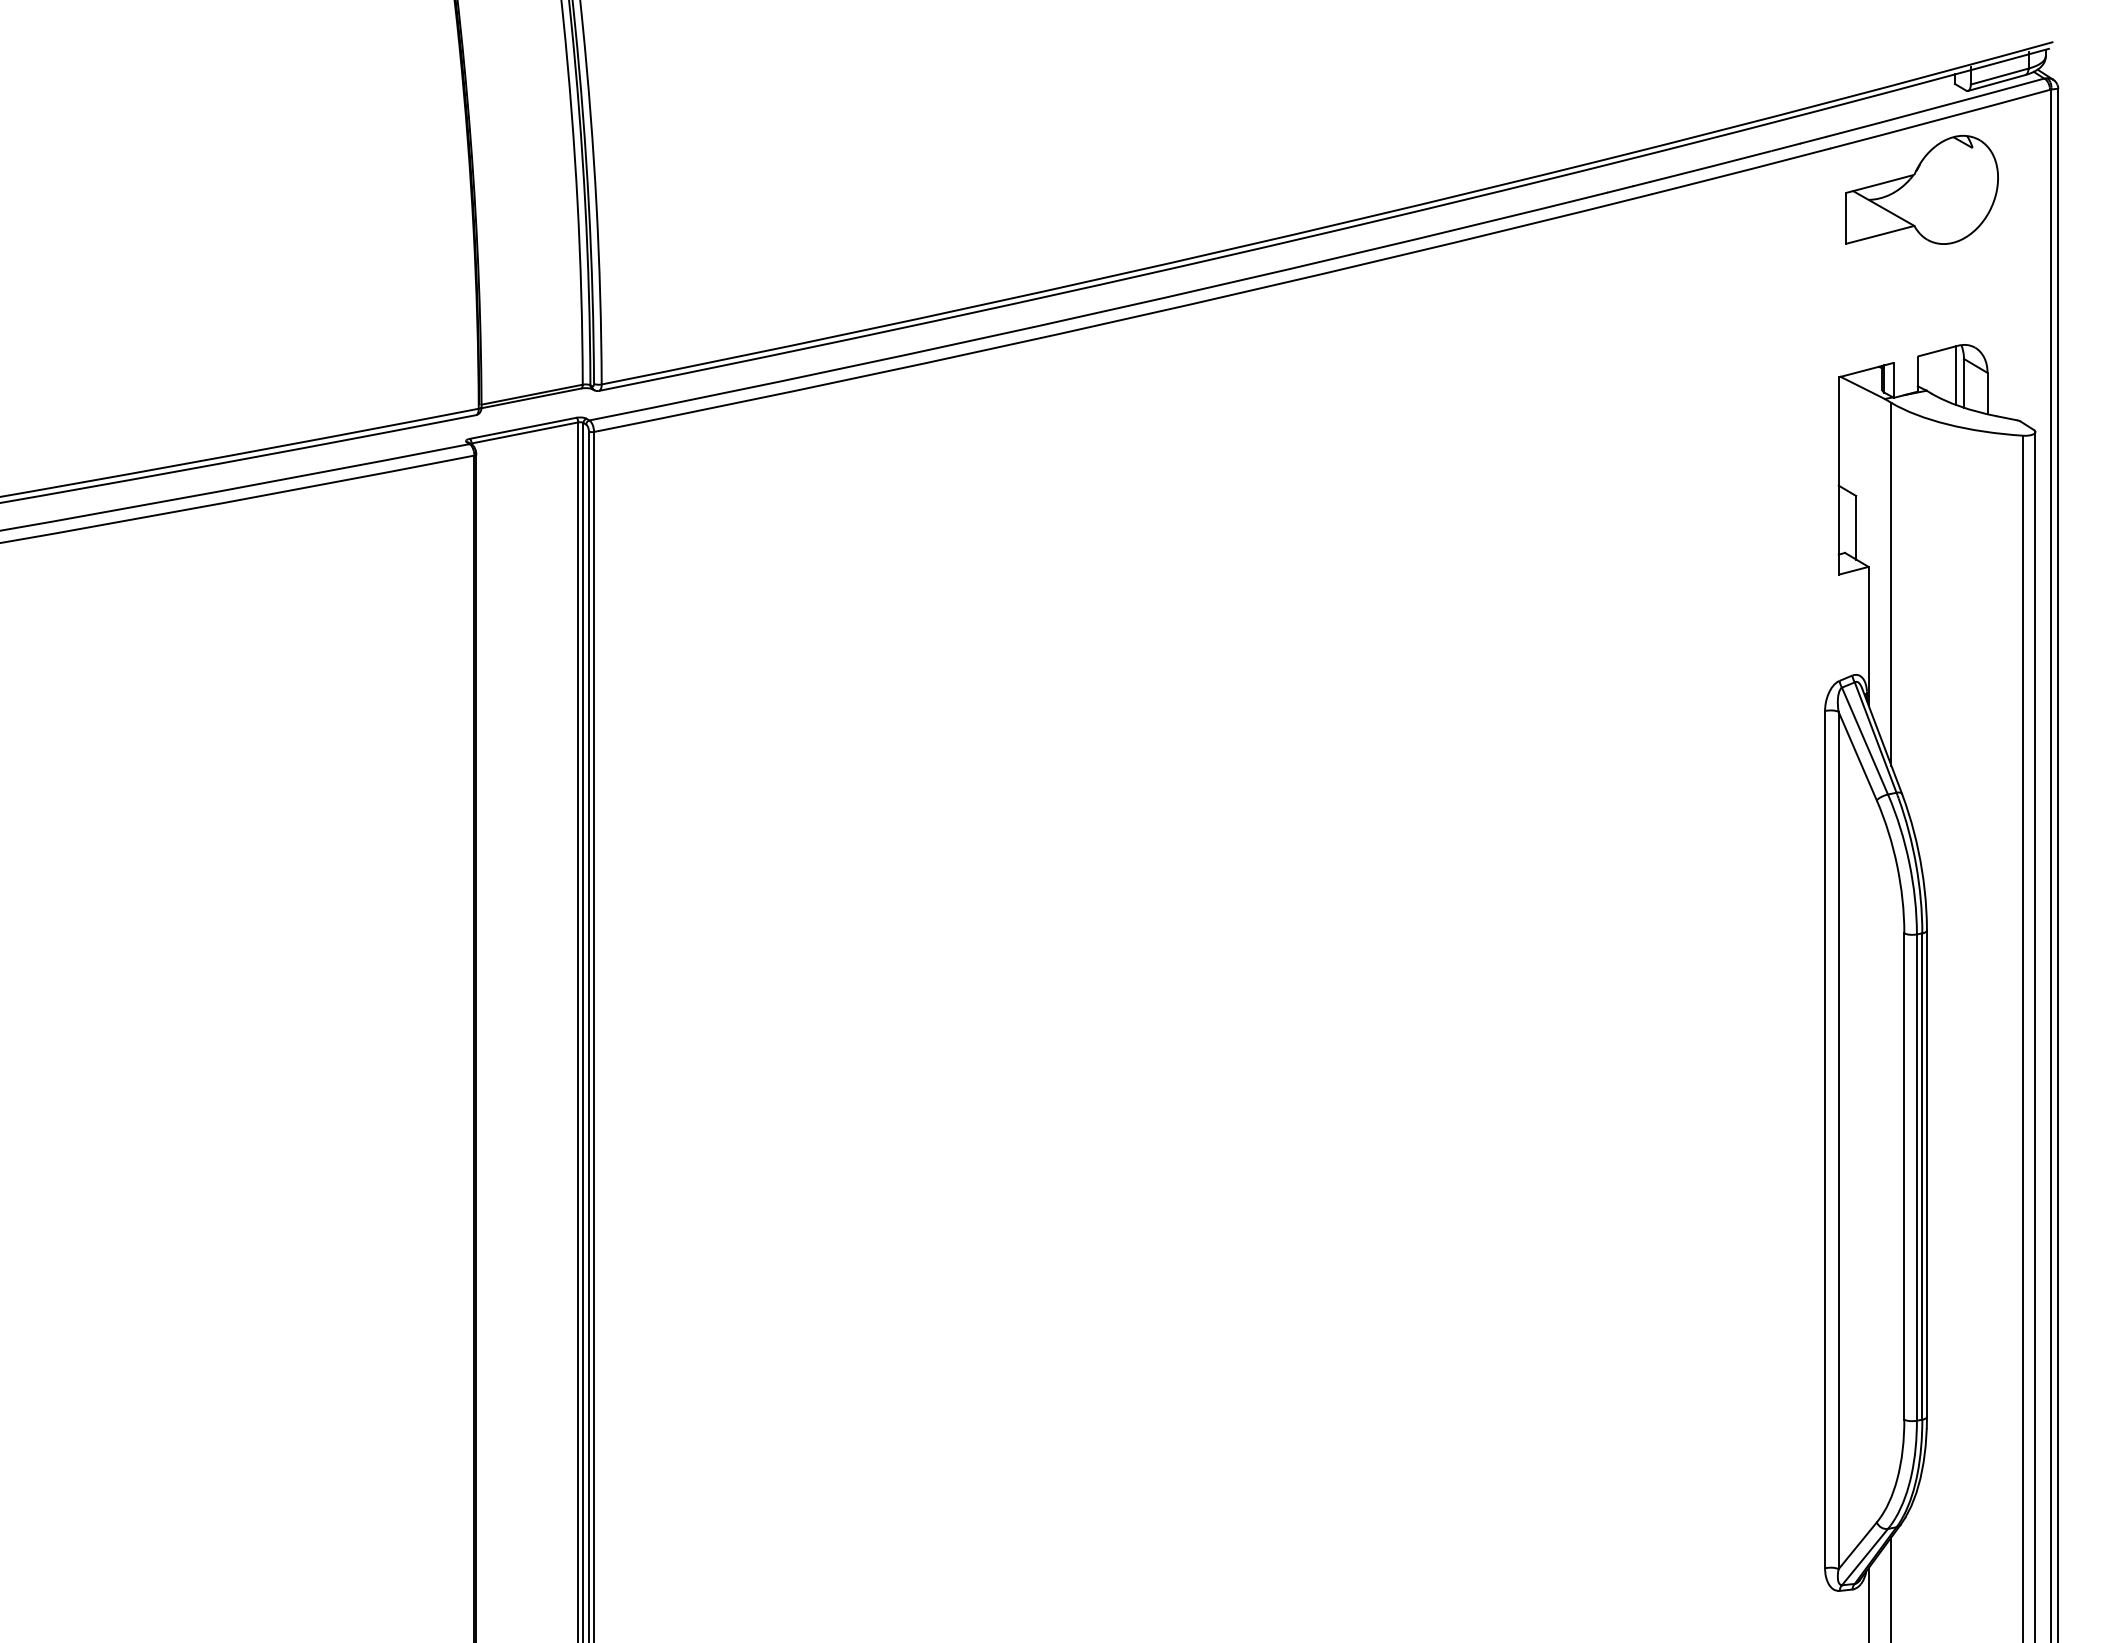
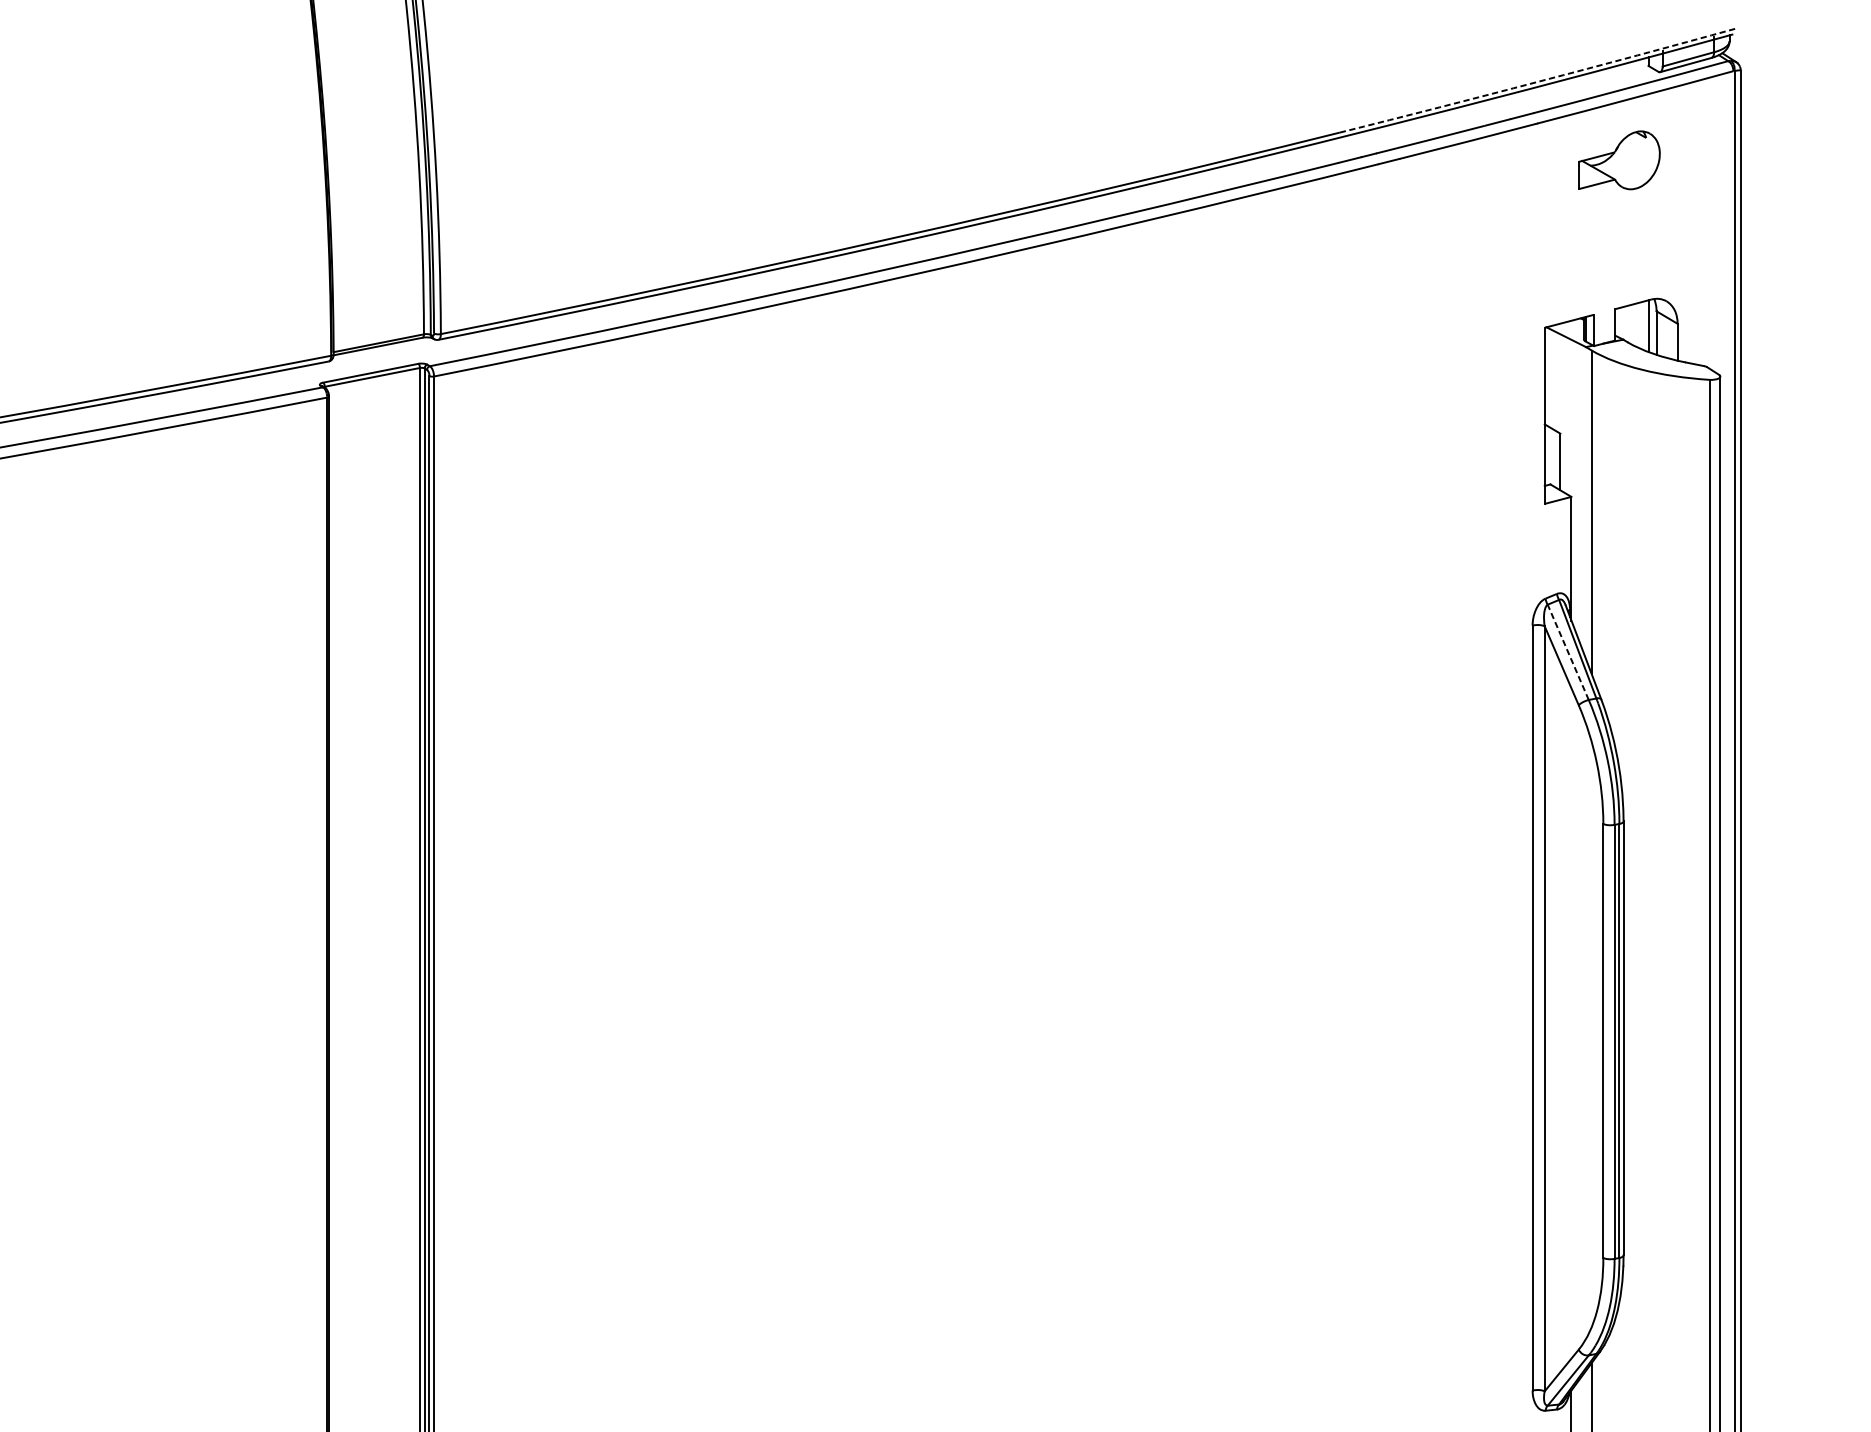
arc: (1831, 101) -> (1538, 81), solid -> dashed
part: (1921, 189) -> (1618, 160), size x0.6
line: (1864, 740) -> (1567, 651), solid -> dashed

